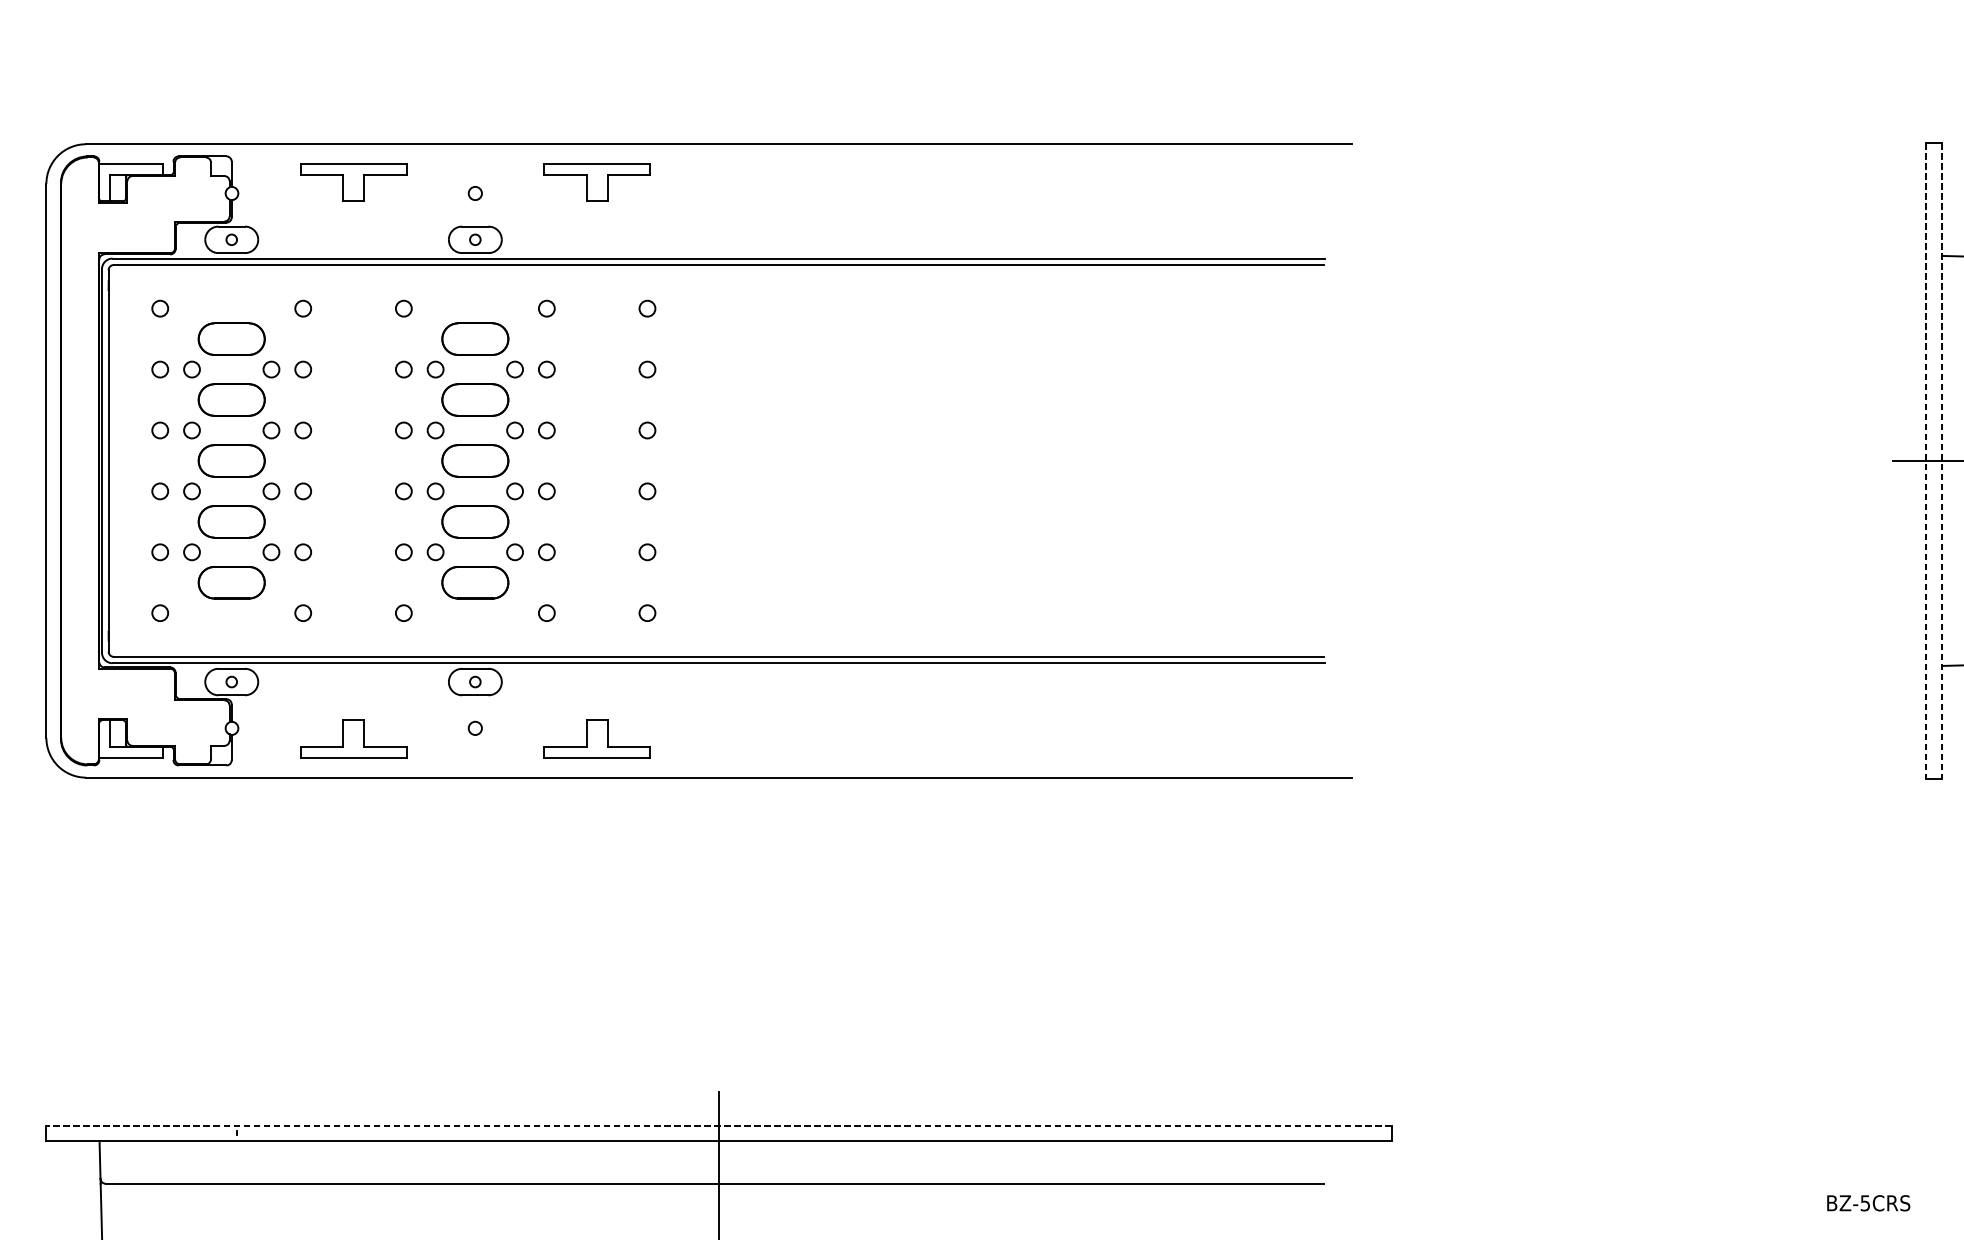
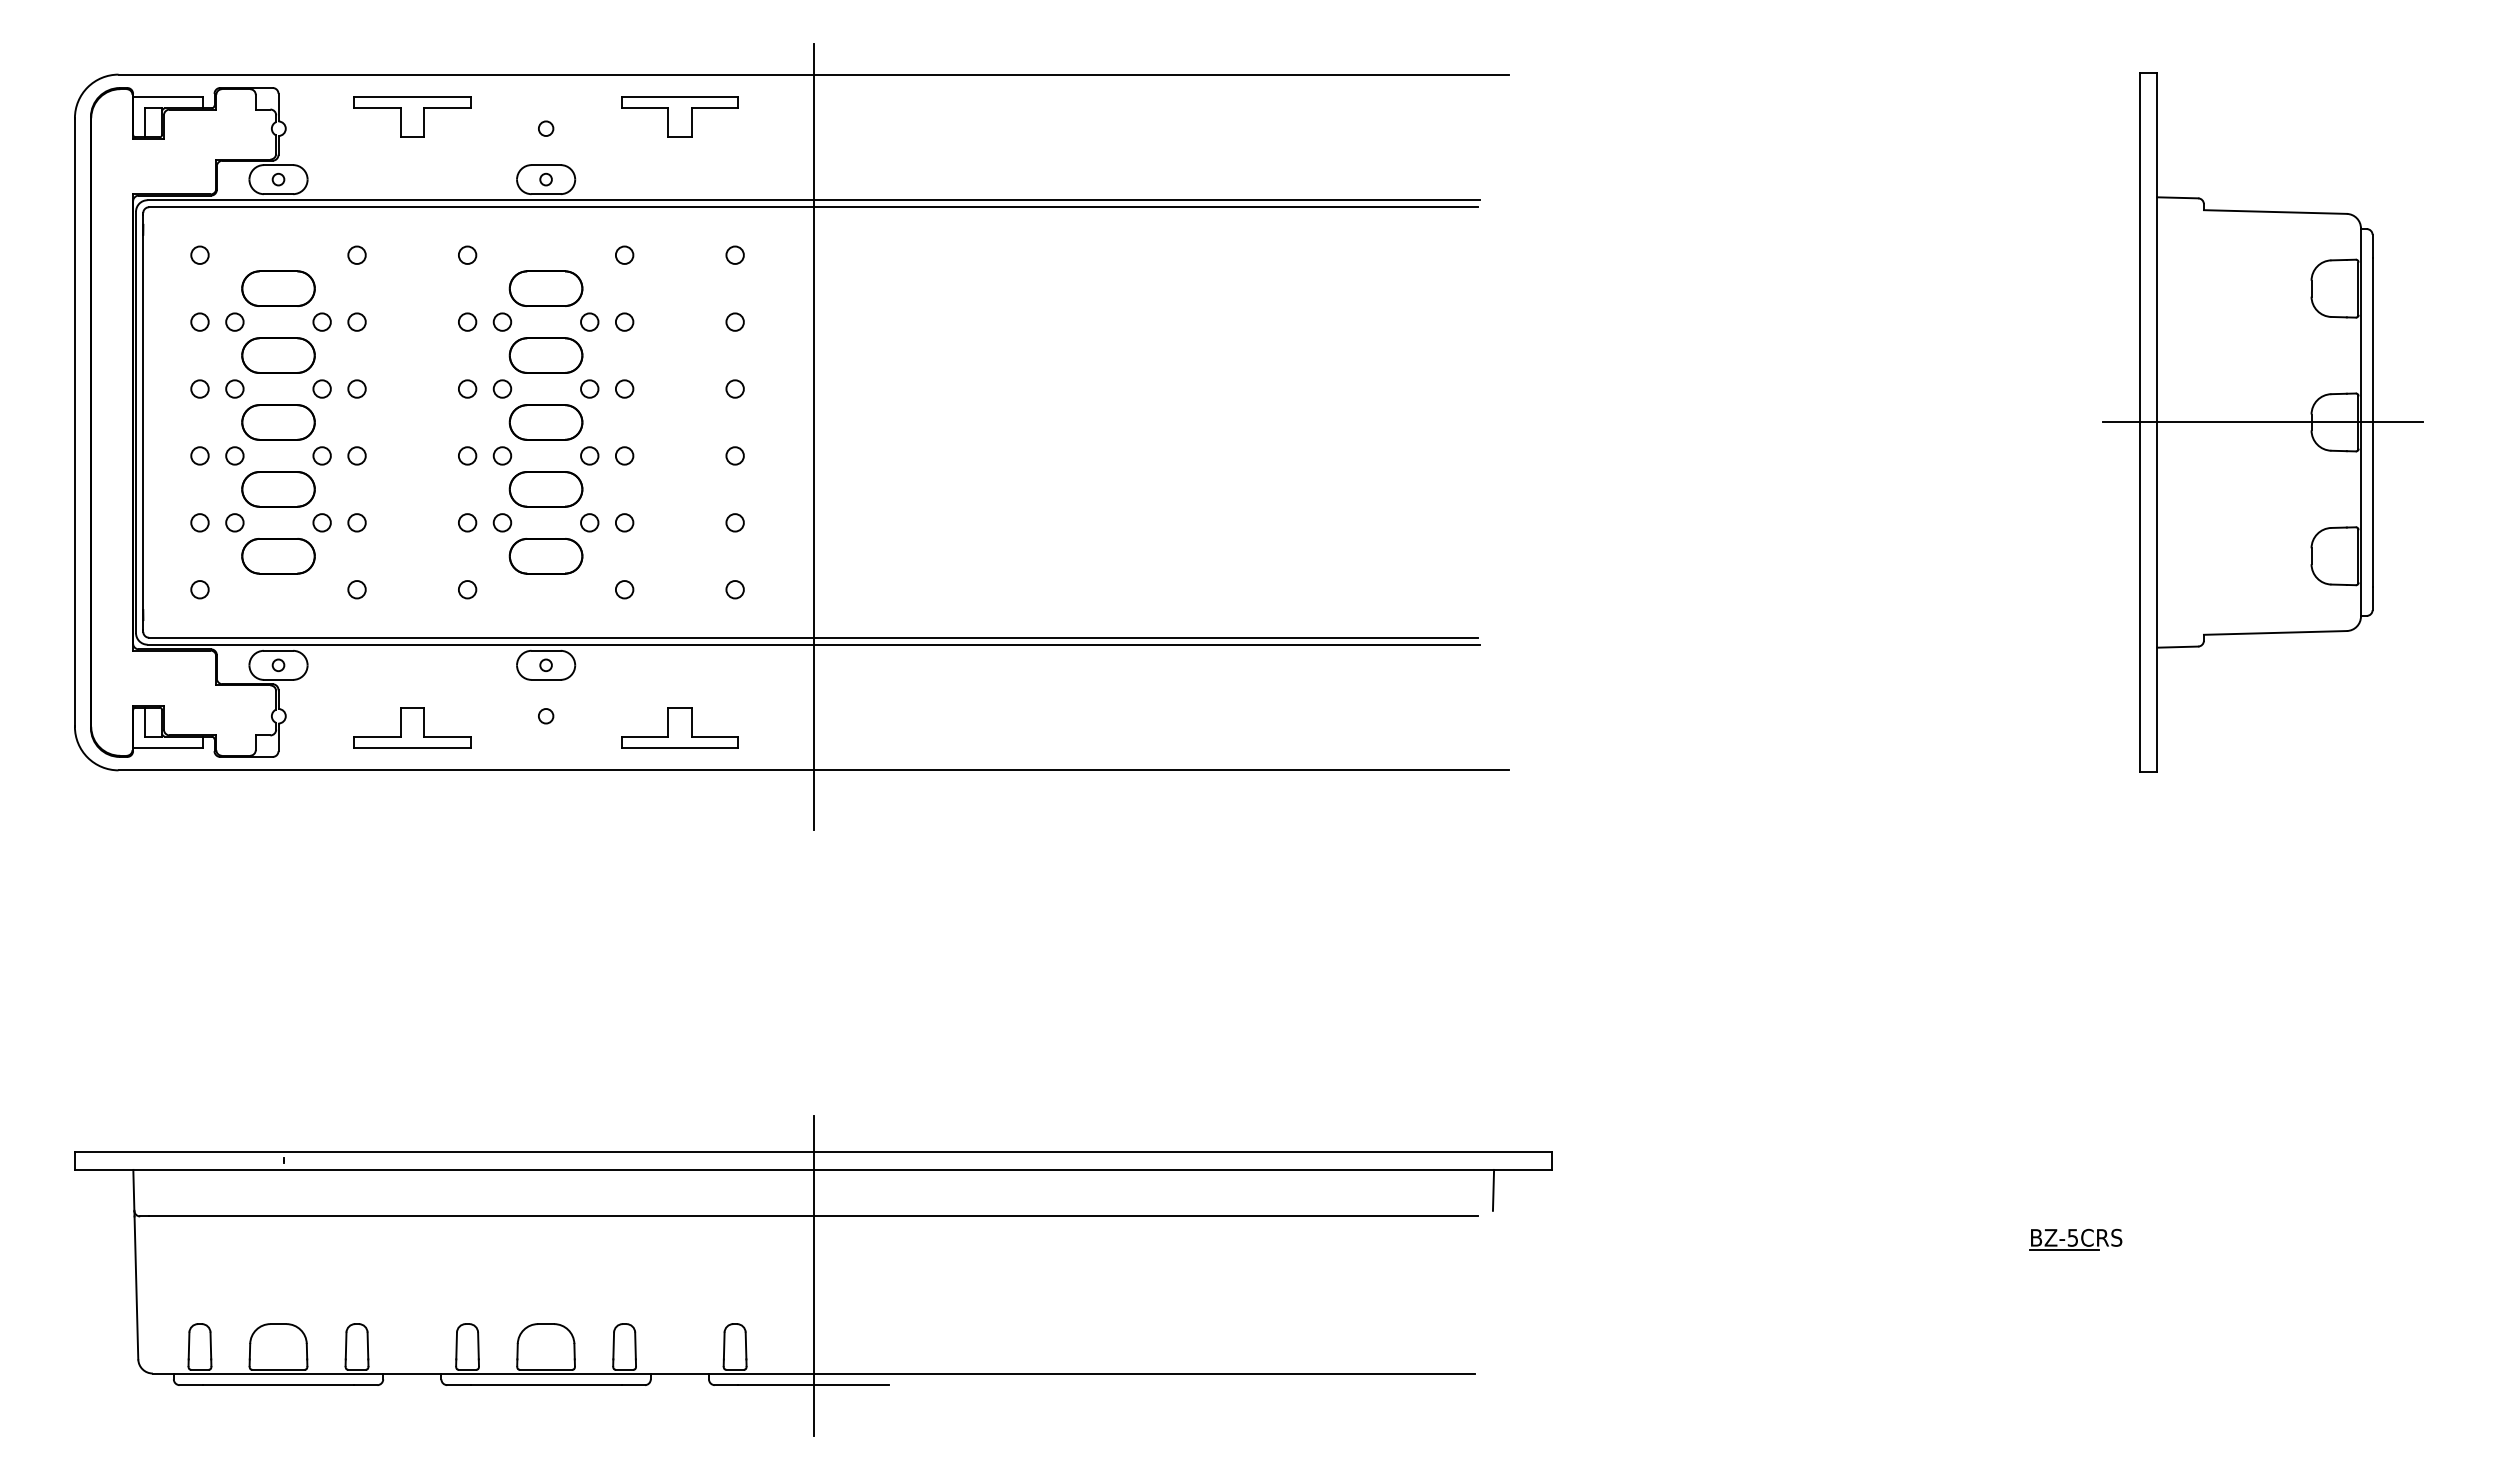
line: (1925, 461) -> (2139, 423), dashed -> solid
line: (1942, 461) -> (2157, 423), dashed -> solid
line: (718, 473) -> (813, 436), added
line: (718, 1125) -> (813, 1152), dashed -> solid
line: (1337, 1159) -> (1493, 1189), added
line: (1856, 1213) -> (2063, 1249), added

